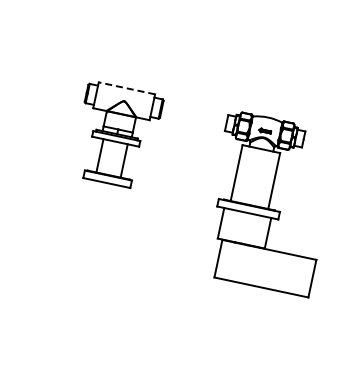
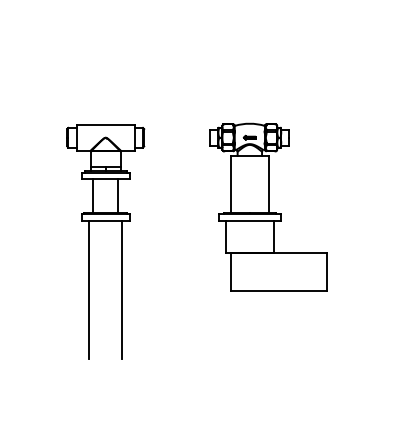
line: (126, 88) -> (105, 124), dashed -> solid
line: (76, 246) -> (89, 289), added
line: (109, 253) -> (122, 289), added

